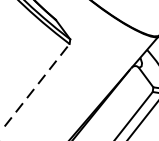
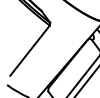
line: (37, 84) -> (30, 50), dashed -> solid

